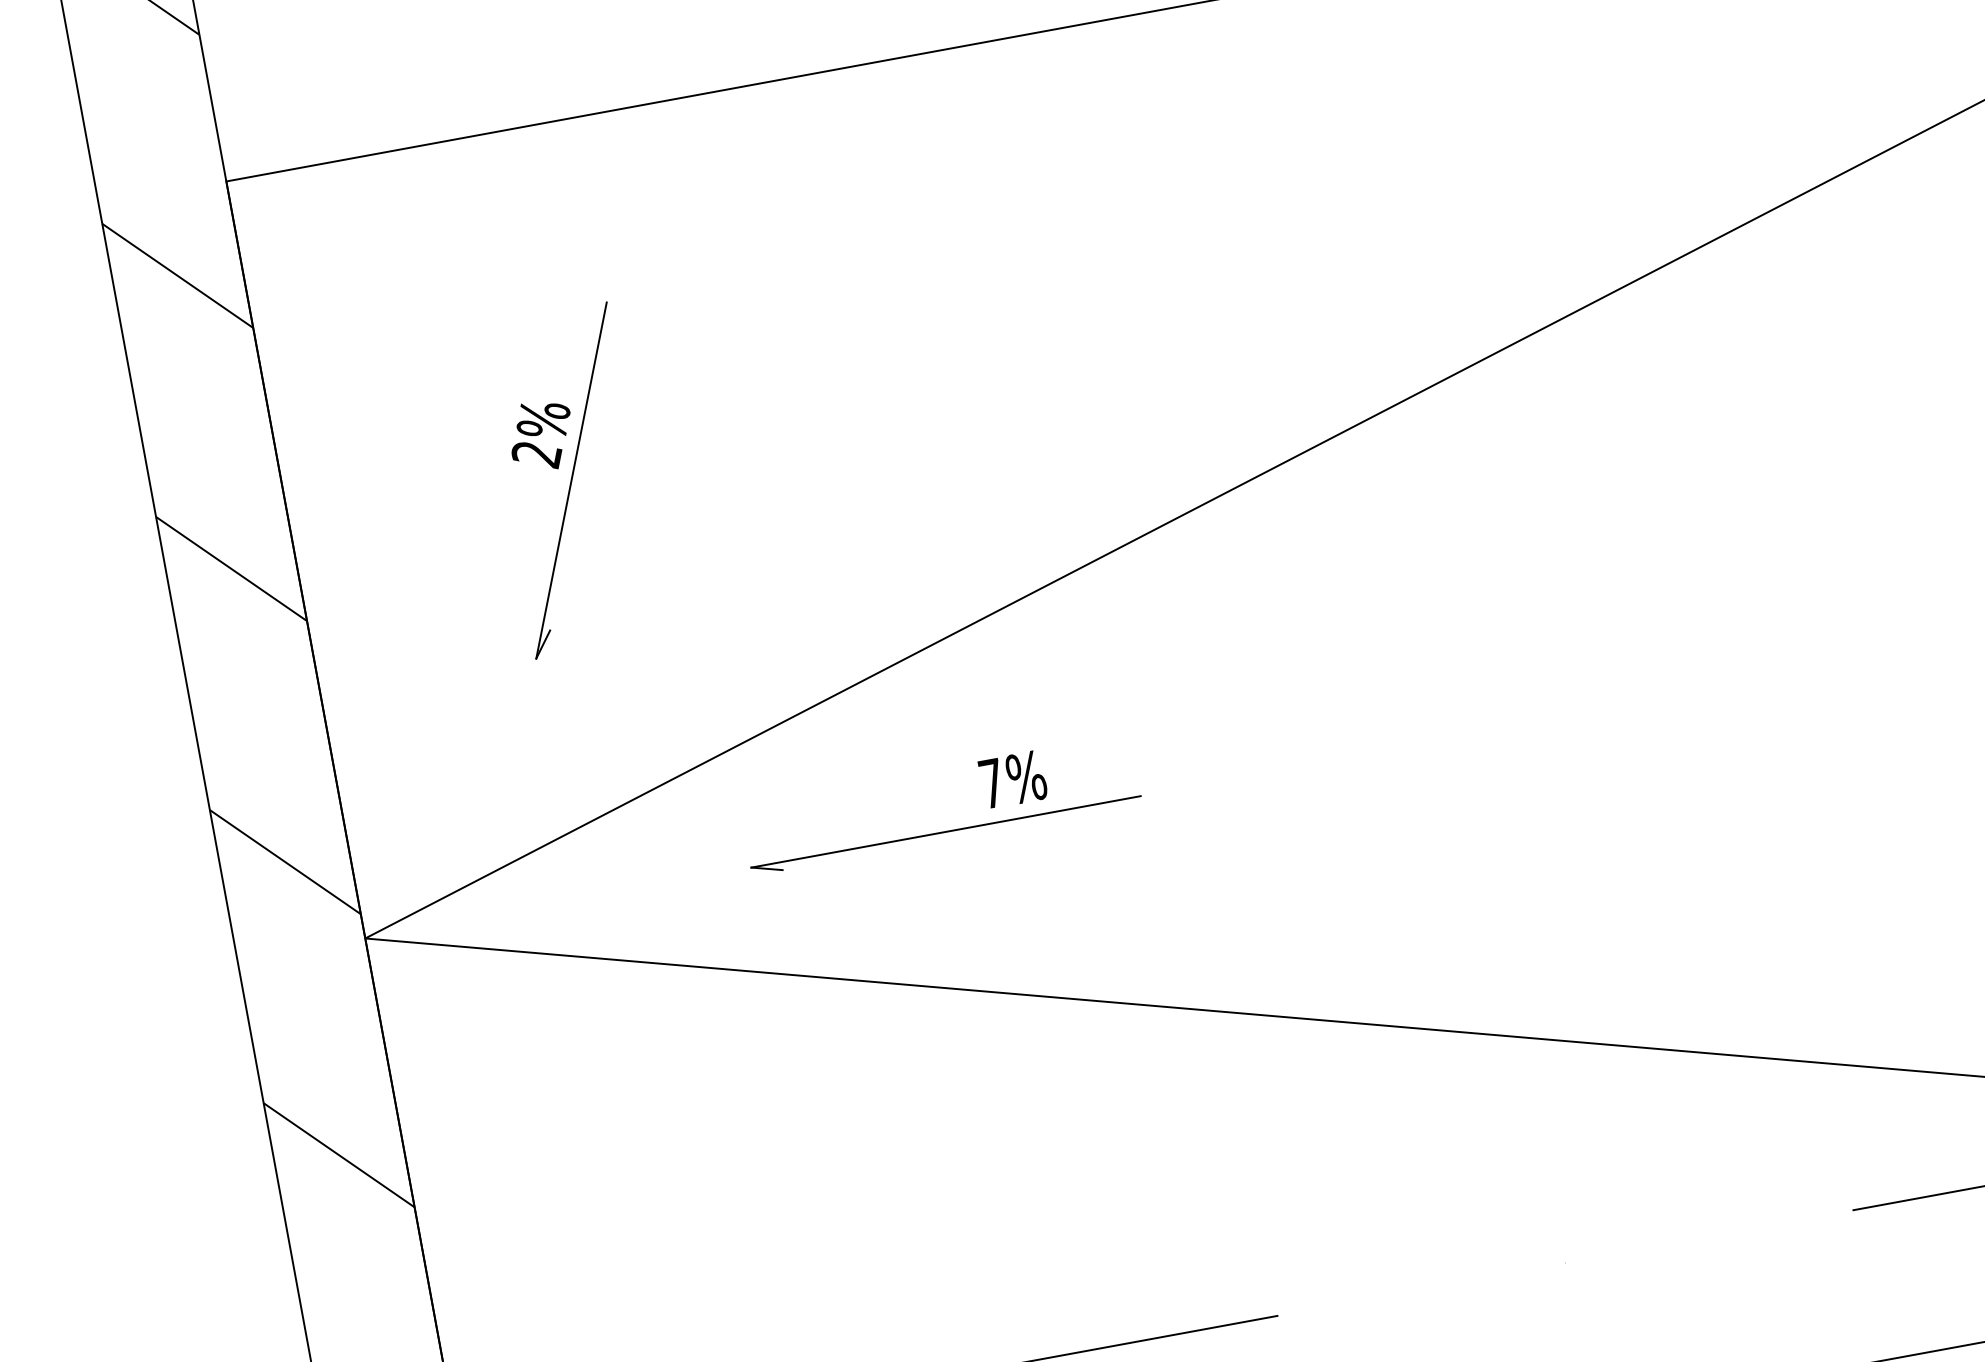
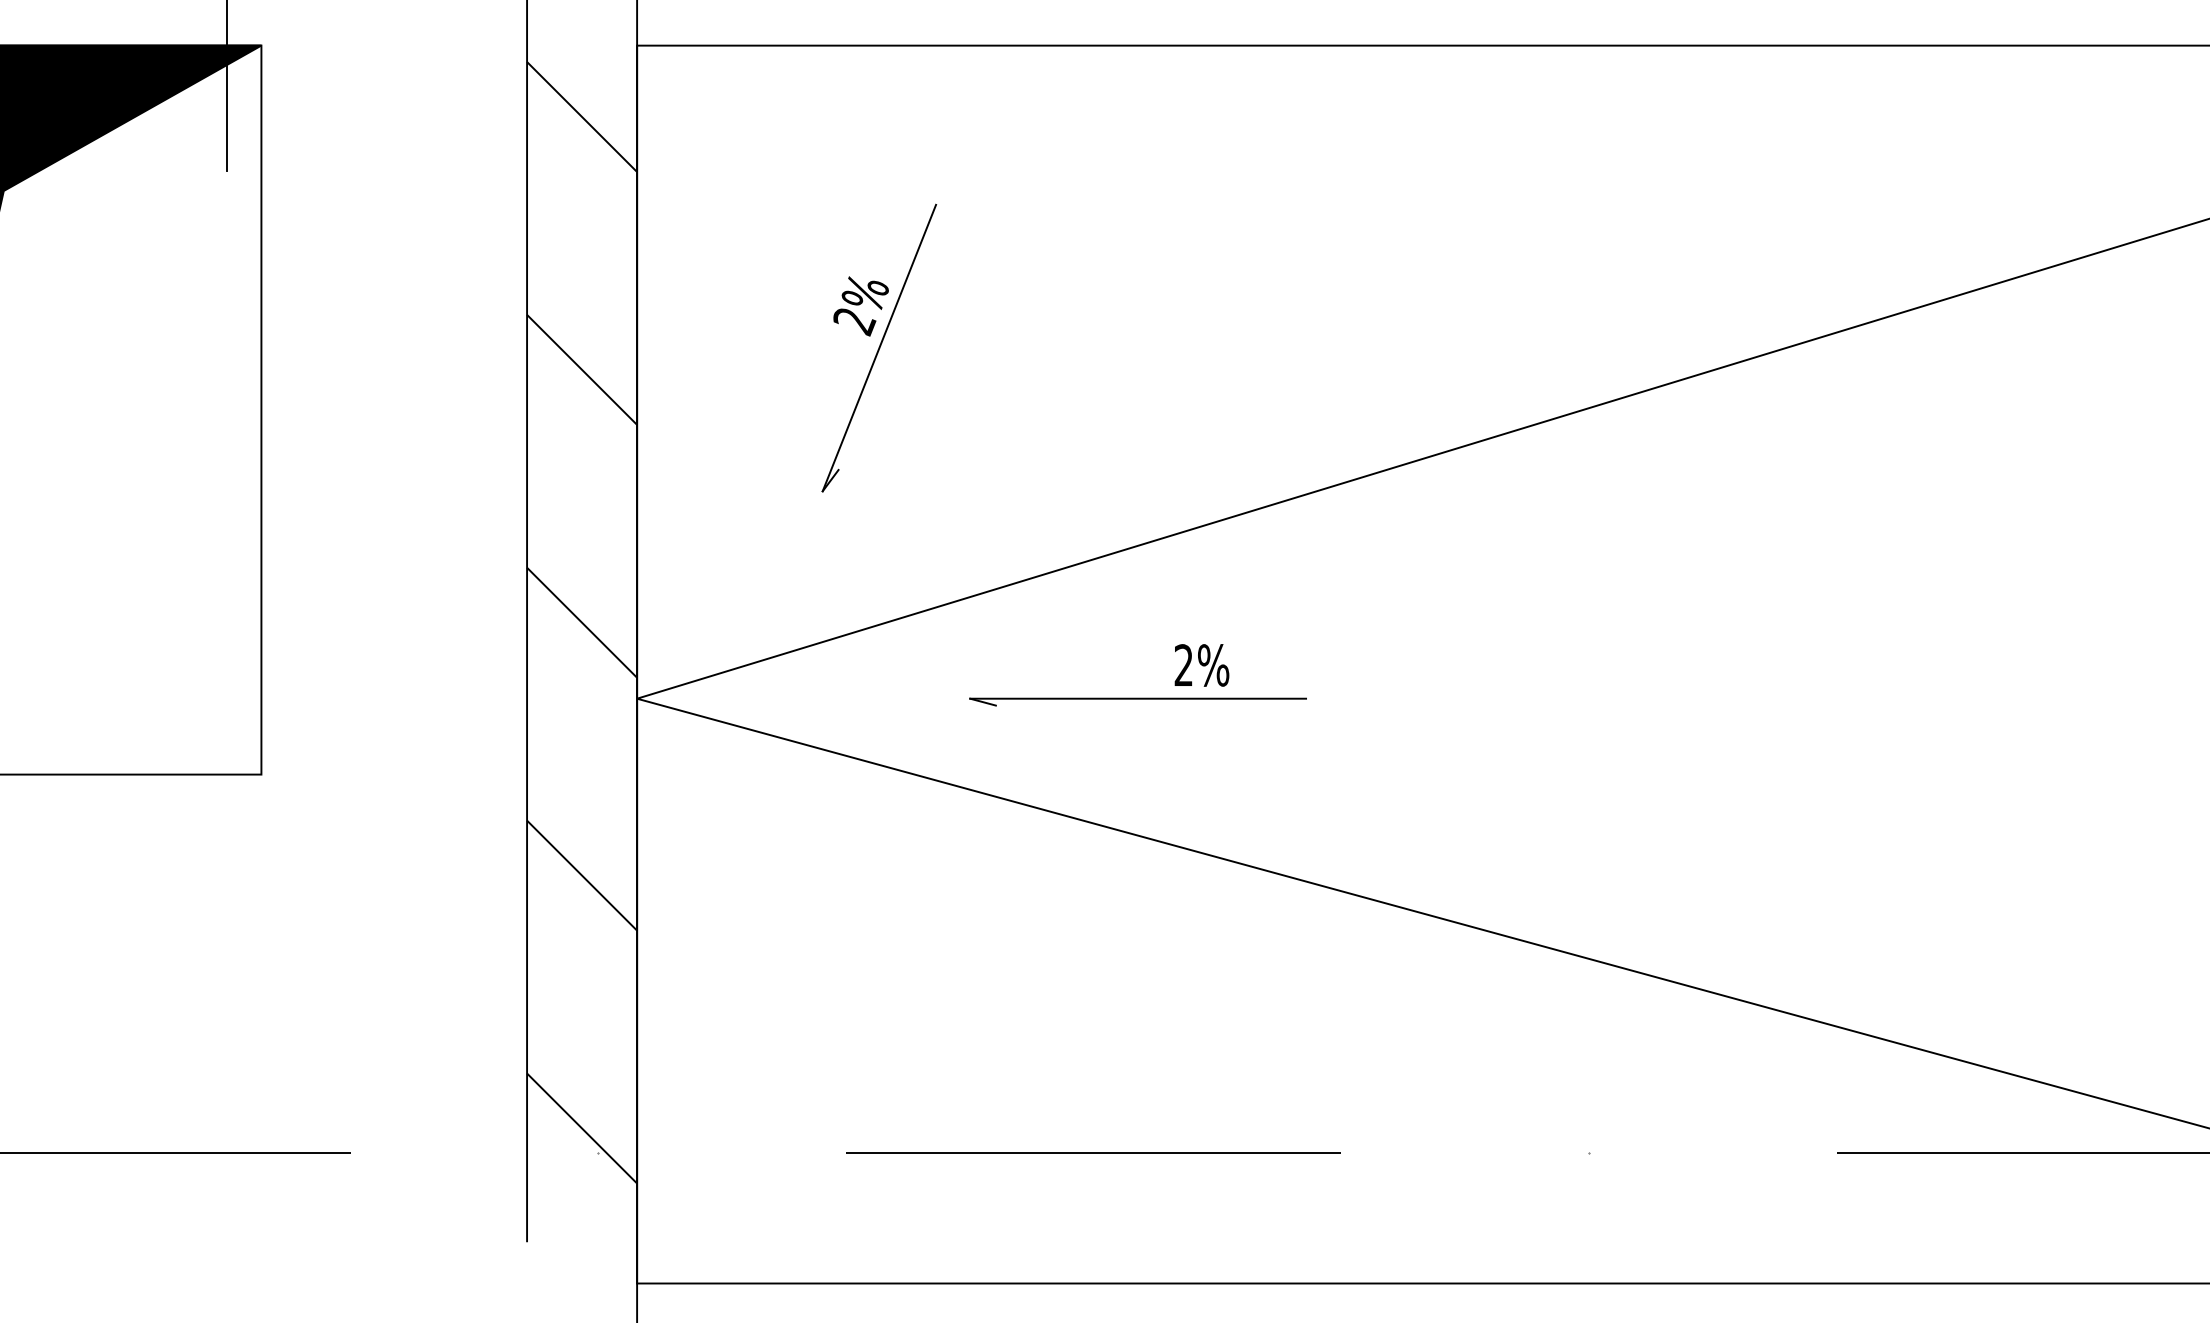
text: (991, 782) -> (1183, 664), 7% -> 2%

